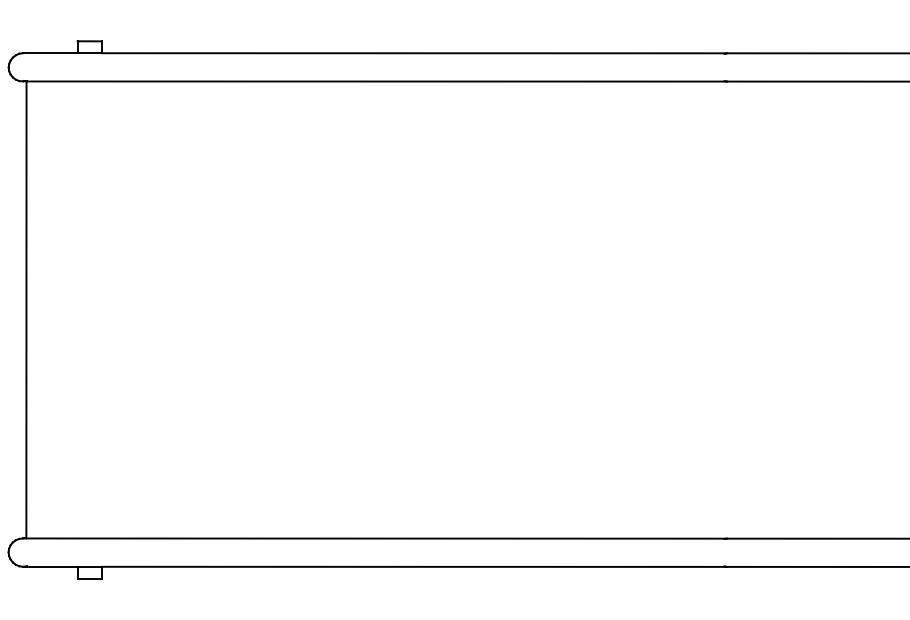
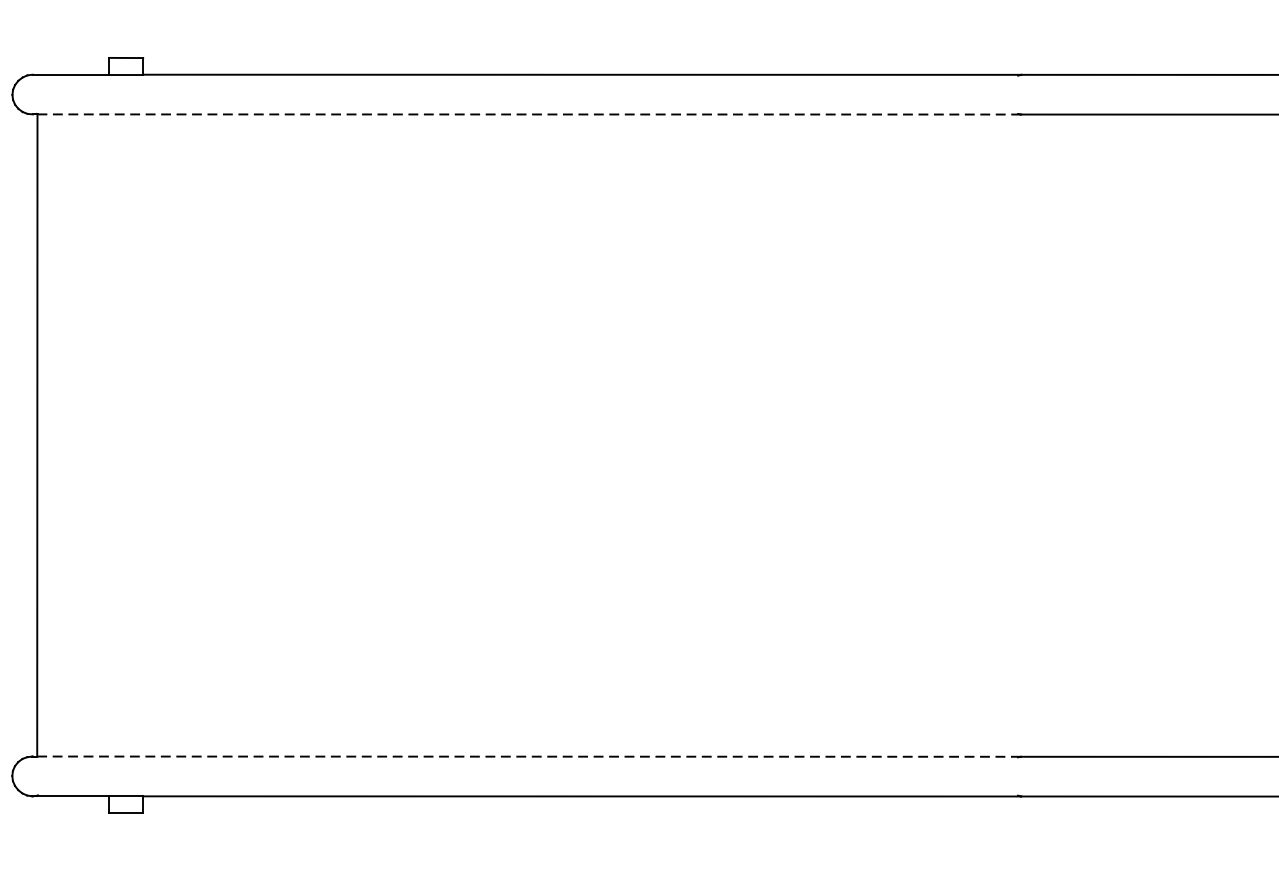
line: (377, 81) -> (530, 114), solid -> dashed
line: (376, 538) -> (529, 756), solid -> dashed

